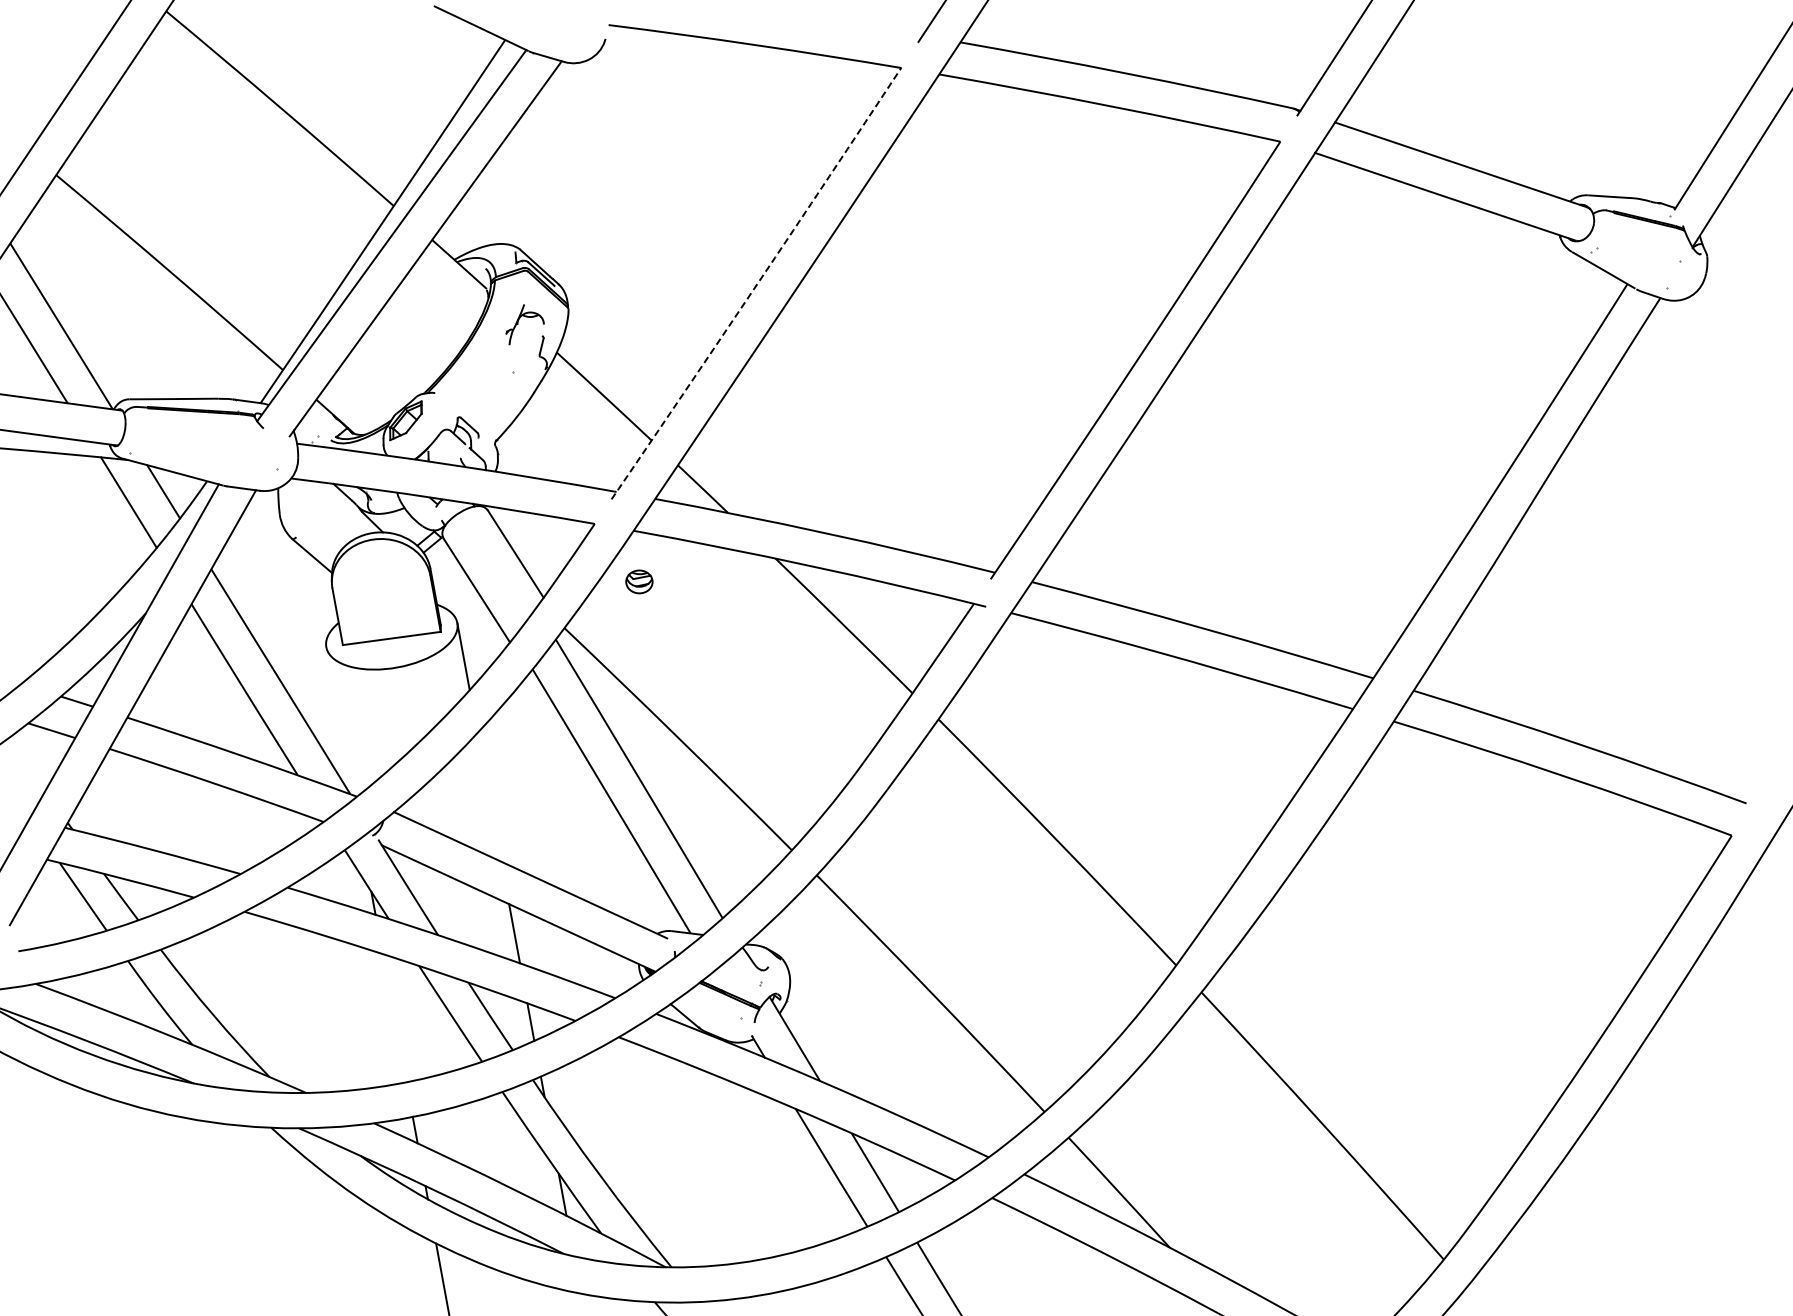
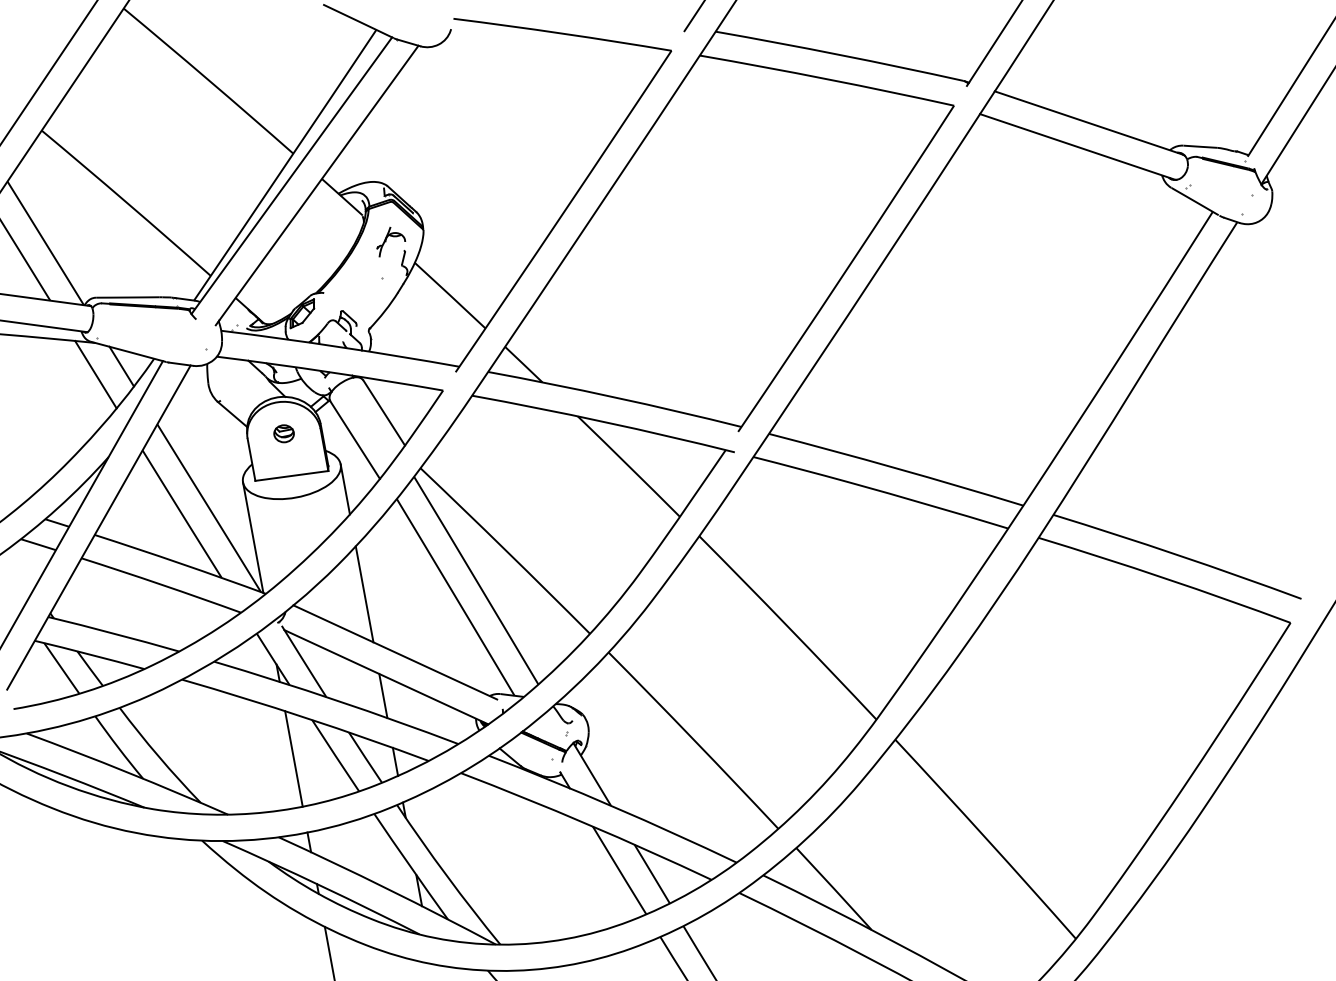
arc: (757, 284) -> (564, 212), dashed -> solid
part: (639, 581) -> (284, 433), moved
line: (339, 721) -> (252, 537), added
line: (489, 797) -> (364, 594), added
line: (394, 1018) -> (293, 759), added

